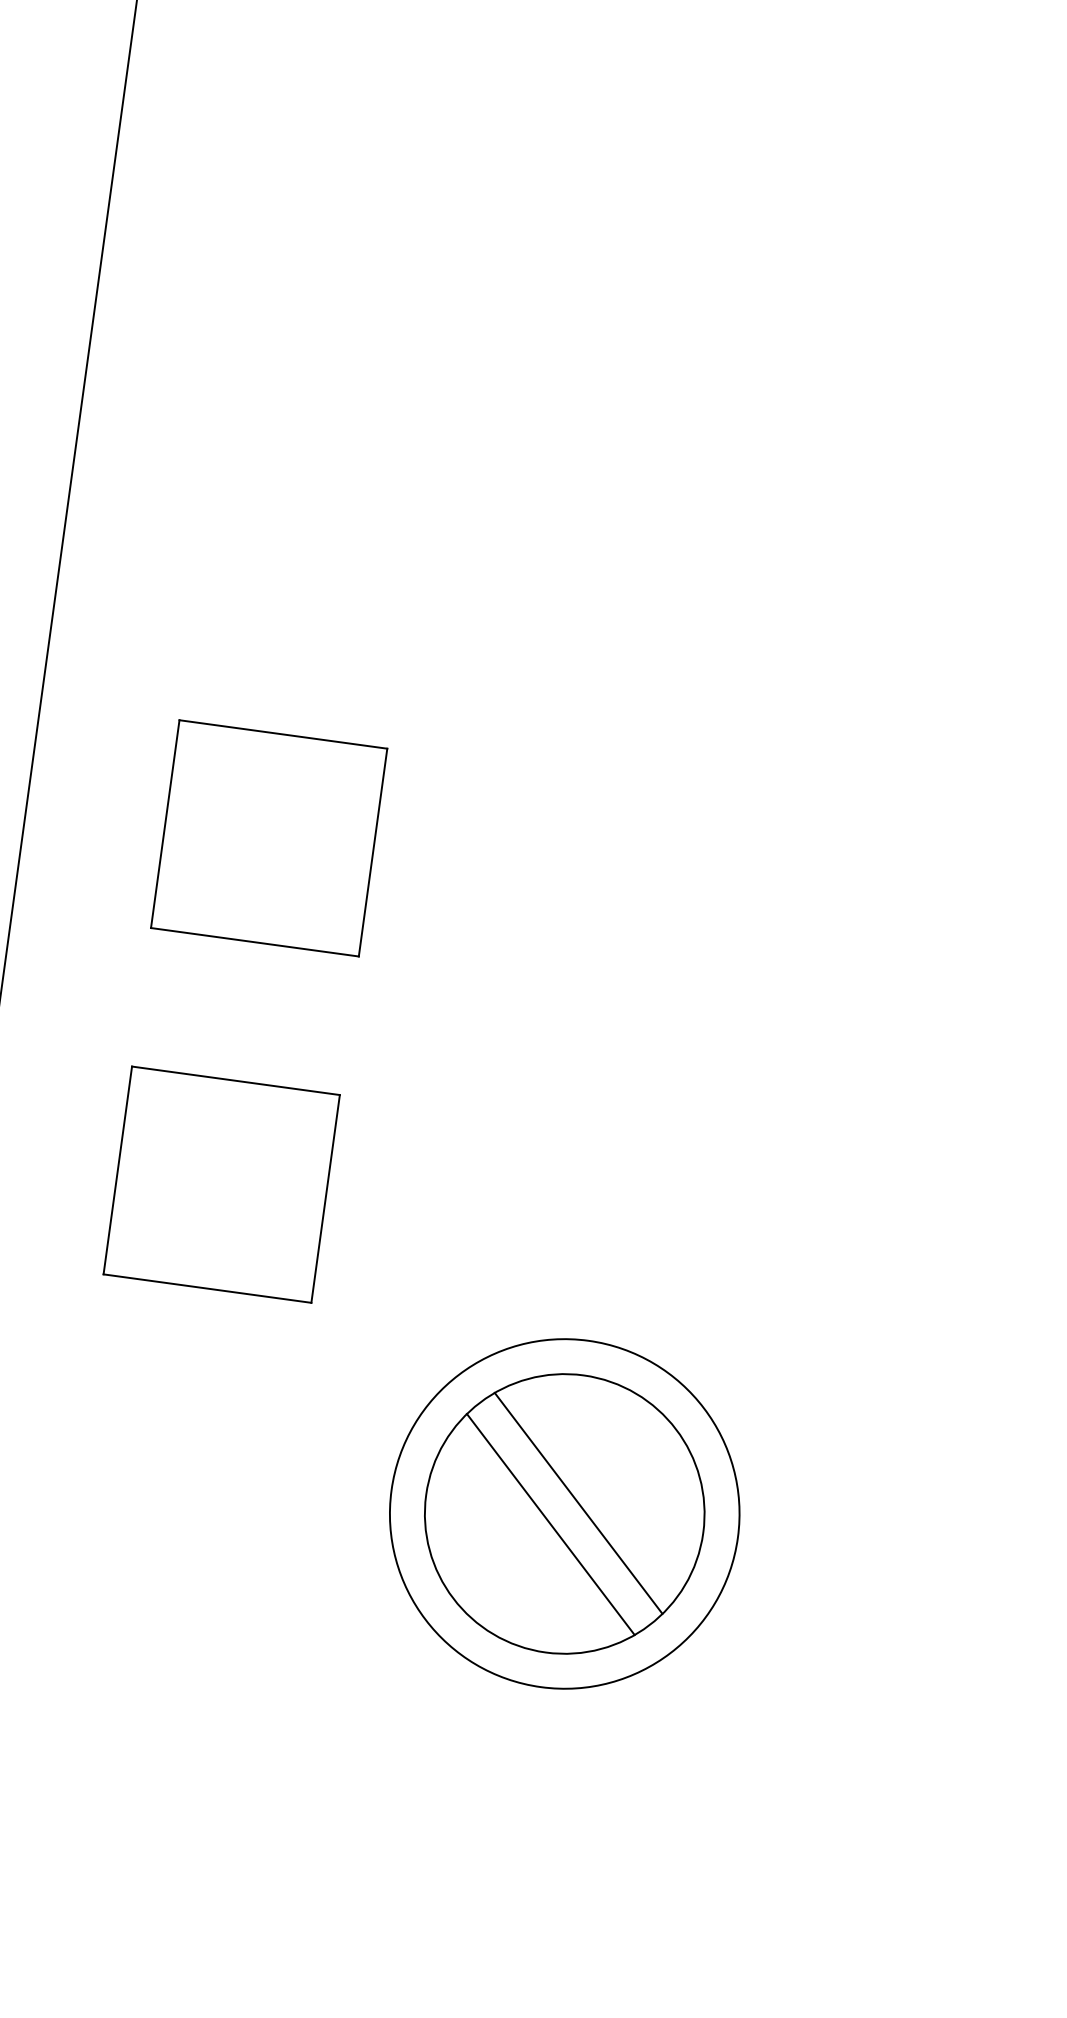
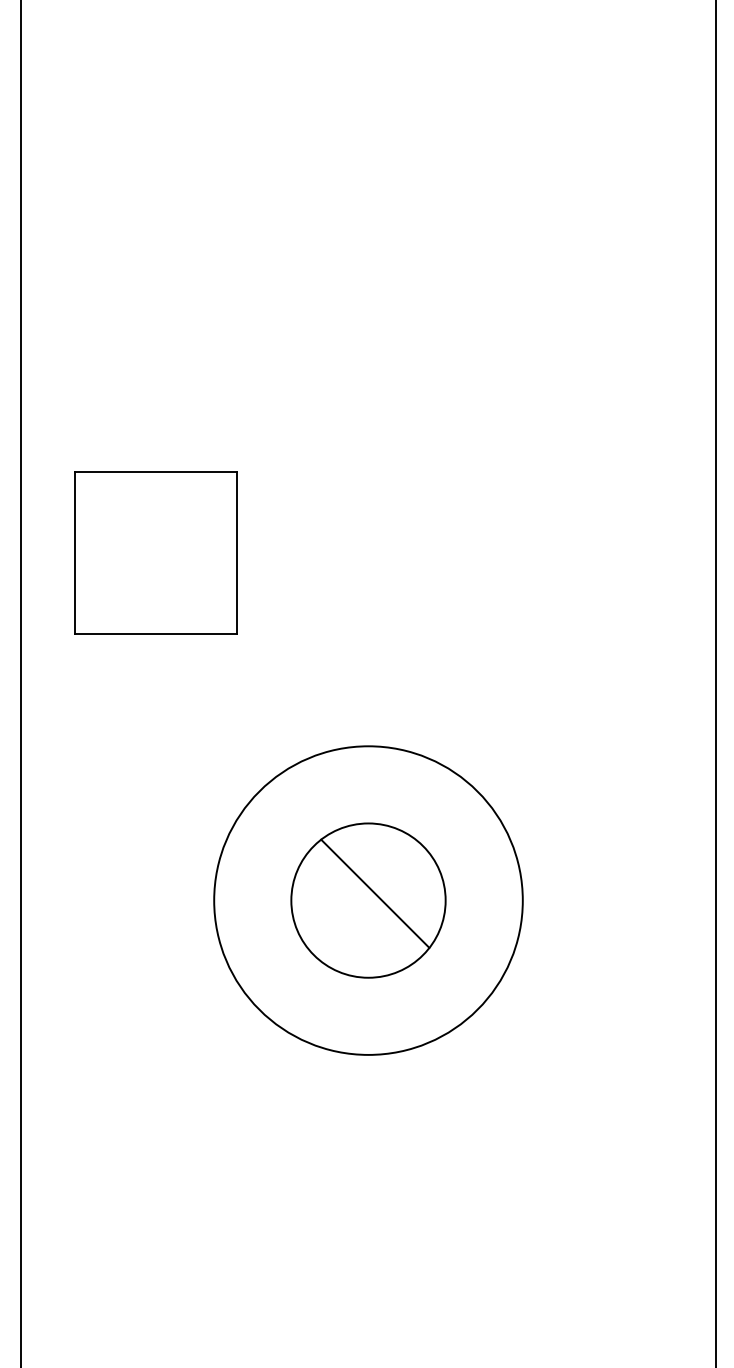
part: (267, 838) -> (155, 553), size x1.4
part: (220, 1183) -> (155, 745), removed
circle: (564, 1513) -> (368, 900), size x1.6
line: (550, 1524) -> (361, 907), removed

